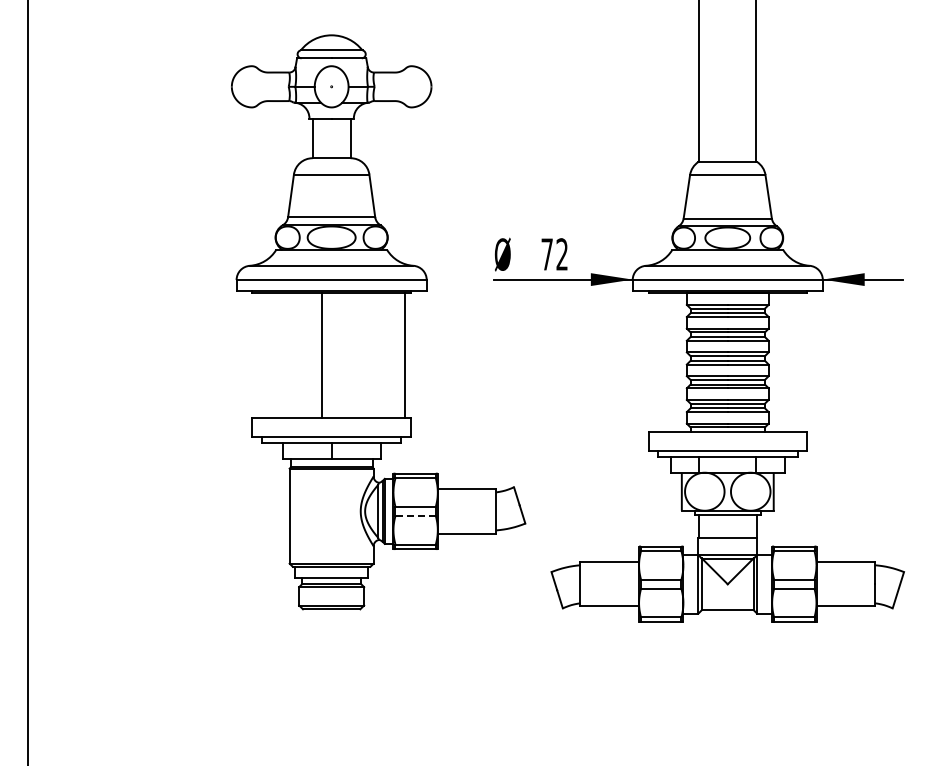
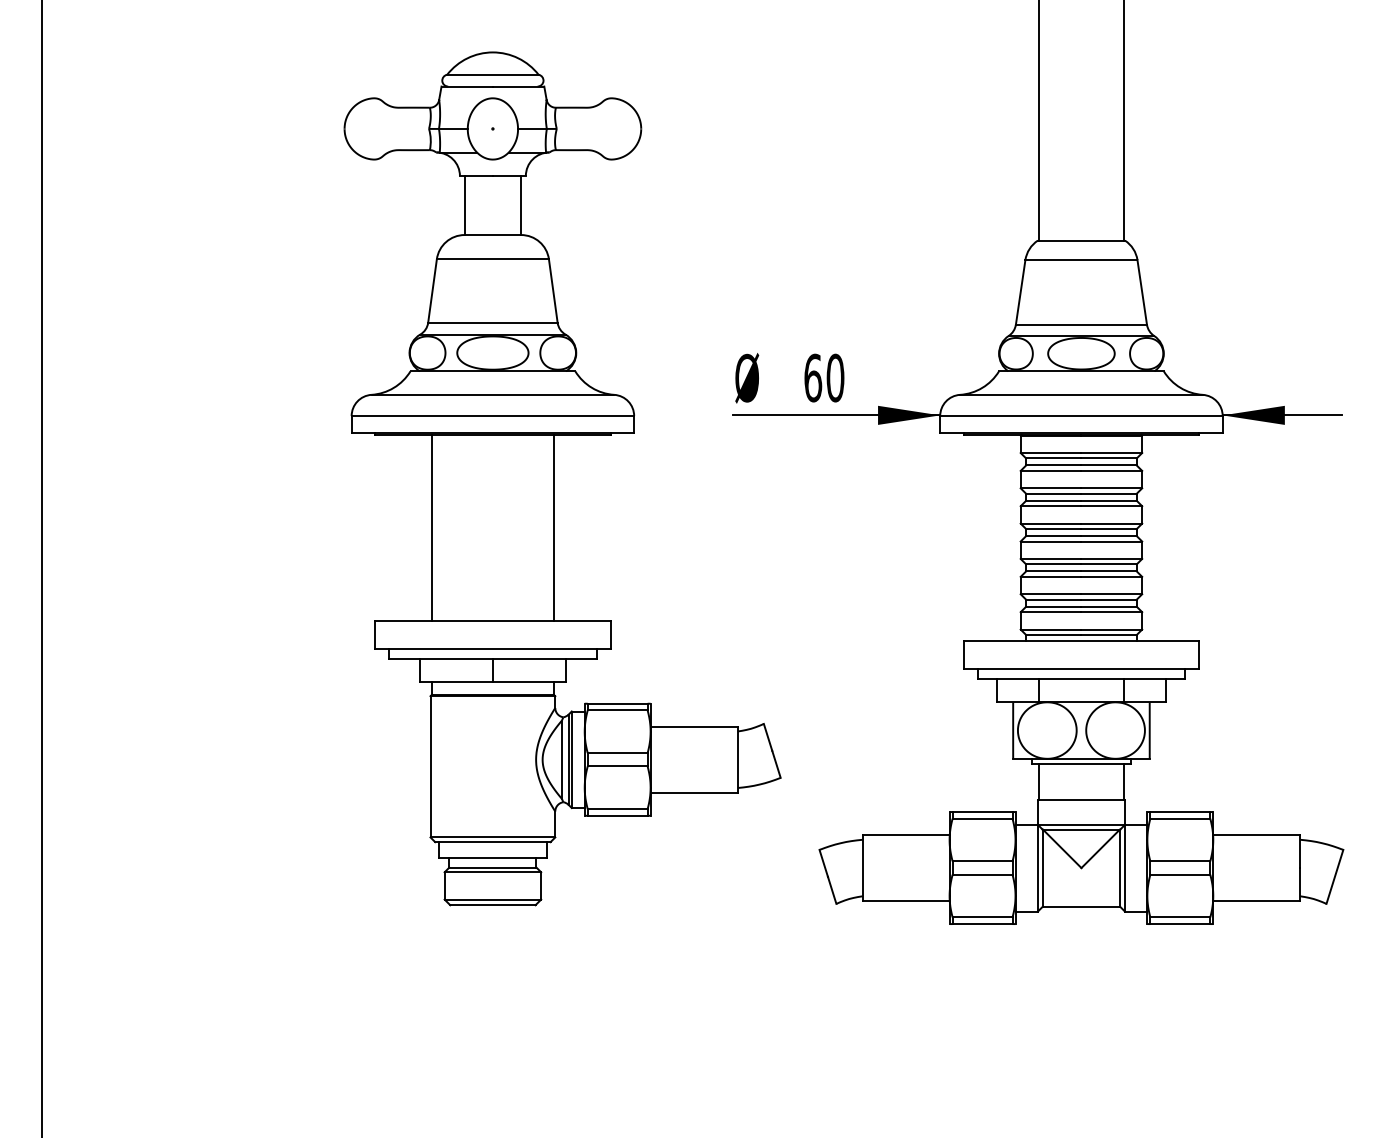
text: (554, 254) -> (823, 378), 72 -> 60
line: (321, 354) -> (431, 526), moved
line: (404, 354) -> (553, 526), moved
line: (415, 515) -> (617, 765), dashed -> solid

